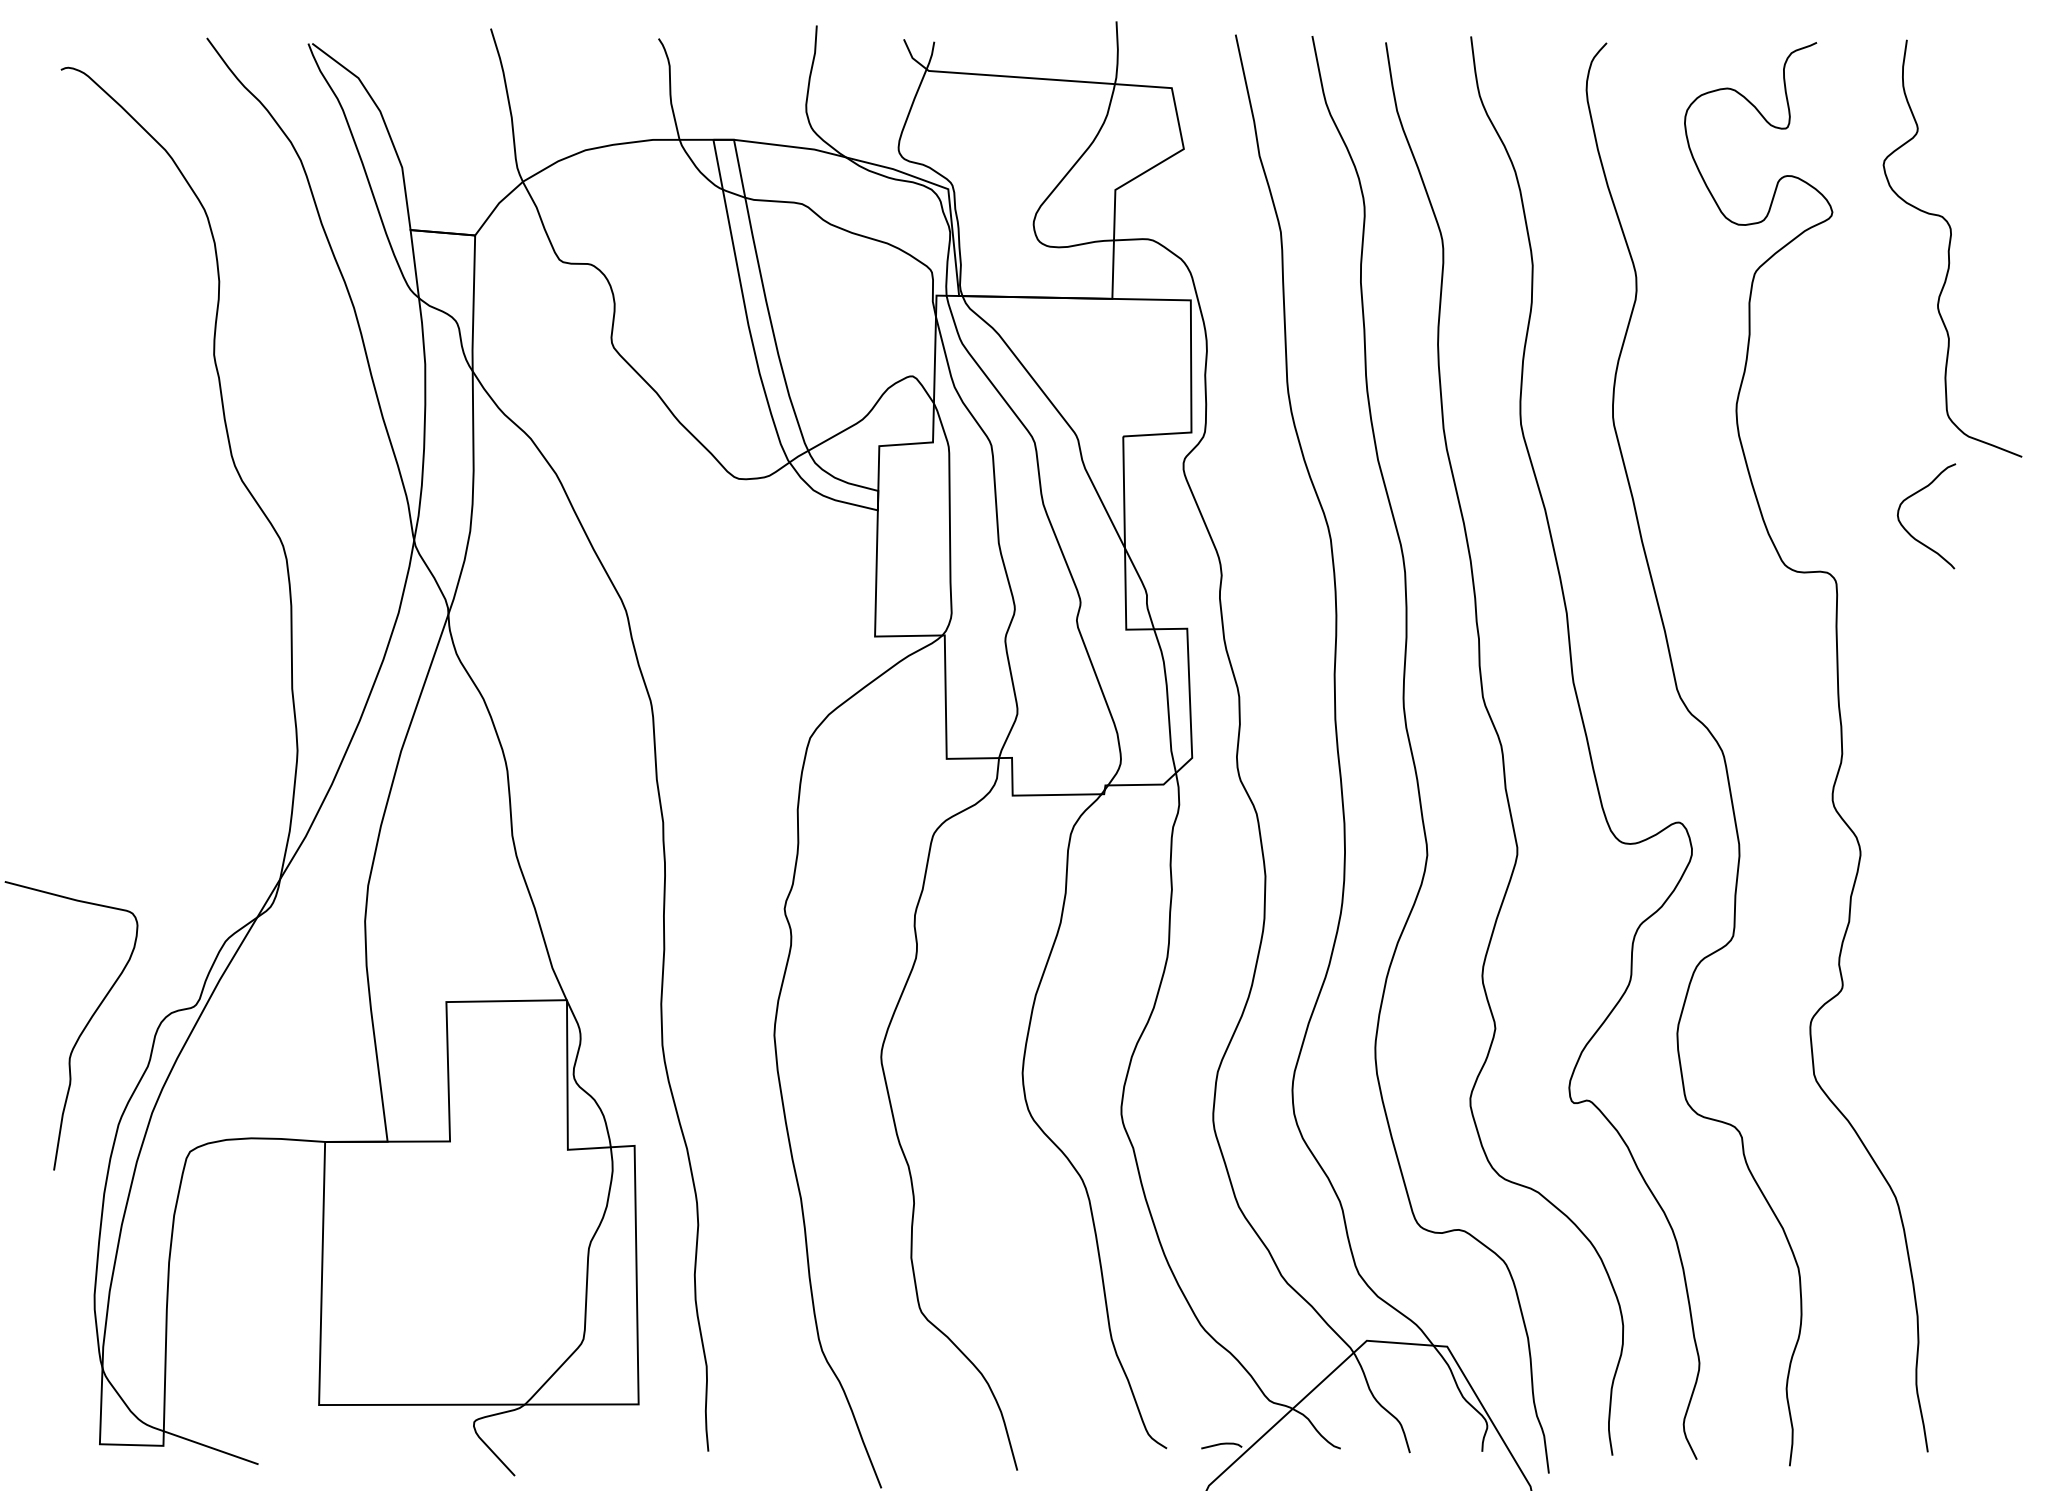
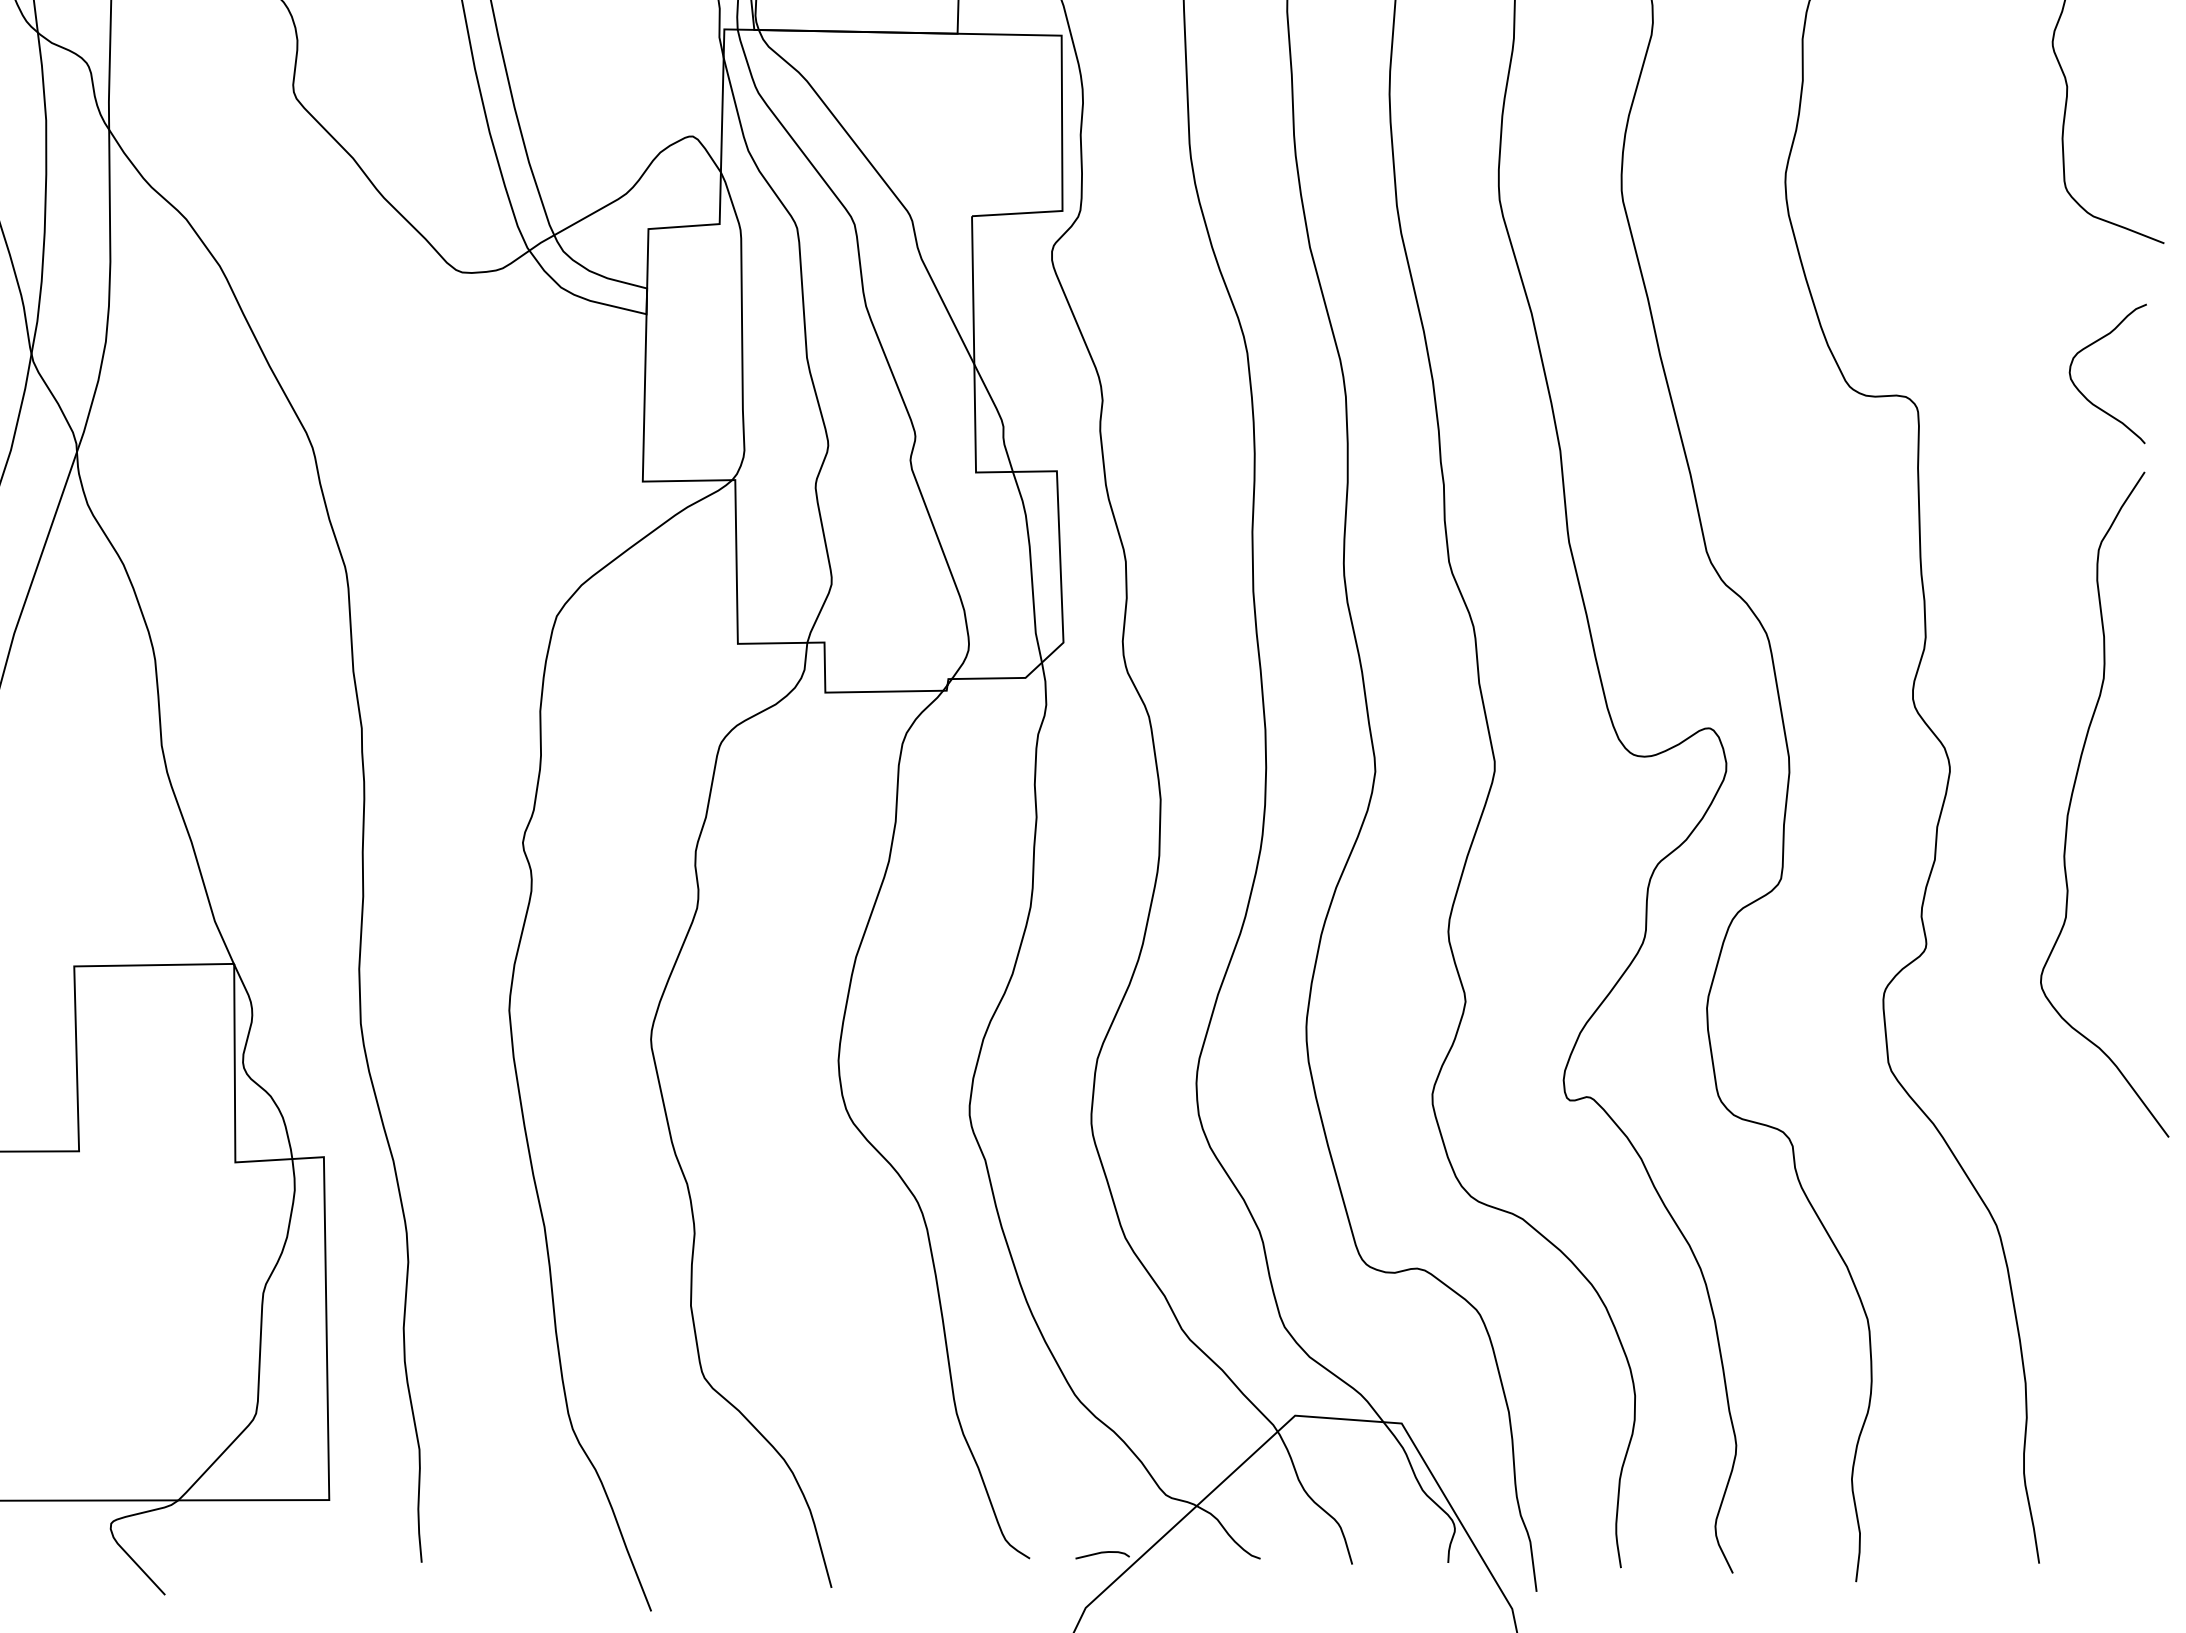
curve: (1909, 532) -> (2085, 395), moved
curve: (1953, 874) -> (2073, 797), added

